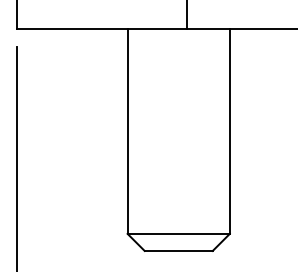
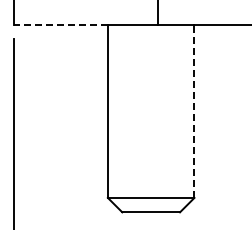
line: (72, 29) -> (61, 24), solid -> dashed
line: (229, 131) -> (194, 111), solid -> dashed

